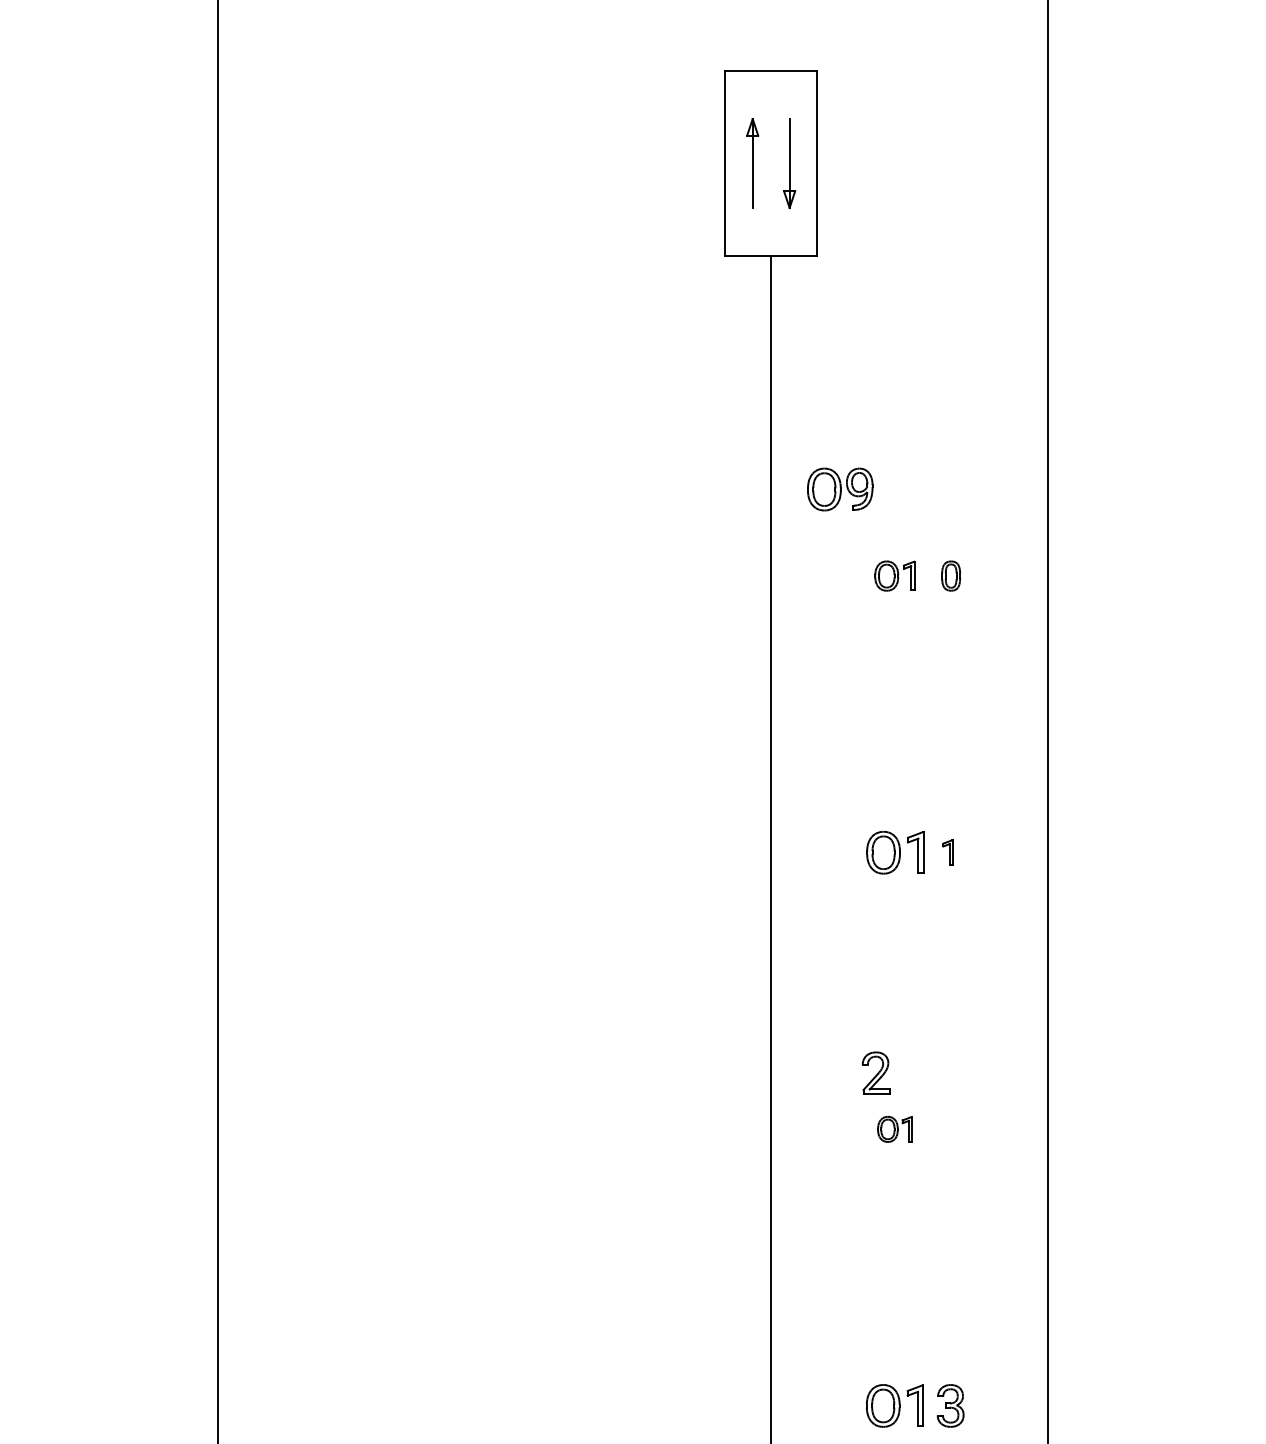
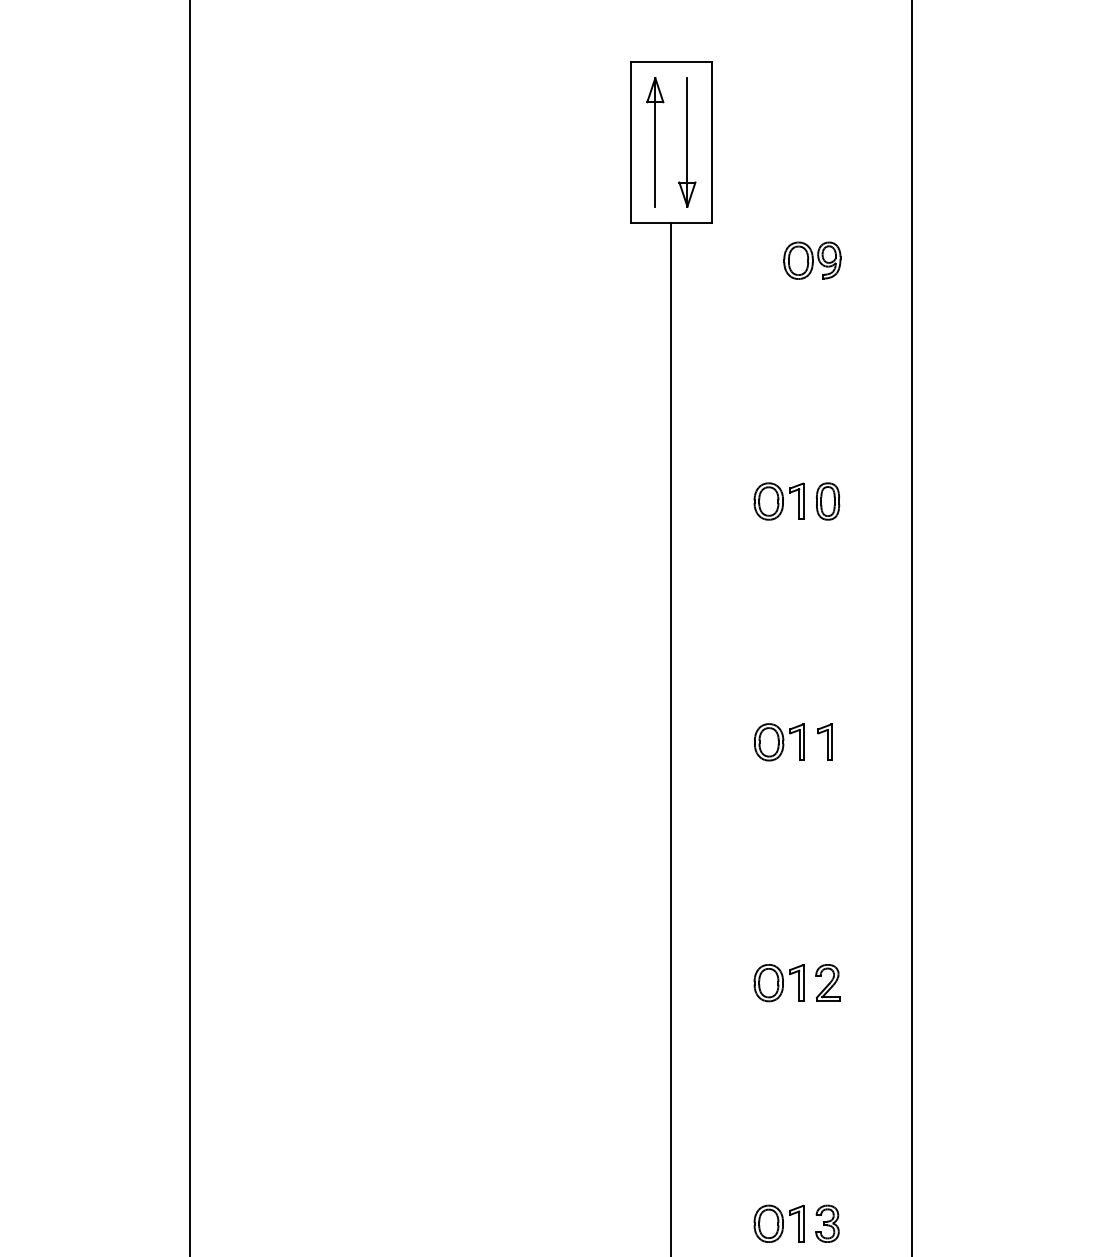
part: (752, 162) -> (655, 141), size x1.67
part: (789, 163) -> (687, 142), size x1.67
part: (840, 489) -> (812, 260), moved
part: (894, 575) -> (778, 500), size x1.43
part: (950, 575) -> (827, 500), size x1.43
part: (947, 852) -> (824, 742), size x1.67
part: (875, 1072) -> (827, 982), moved
part: (894, 1129) -> (778, 983), size x1.67

